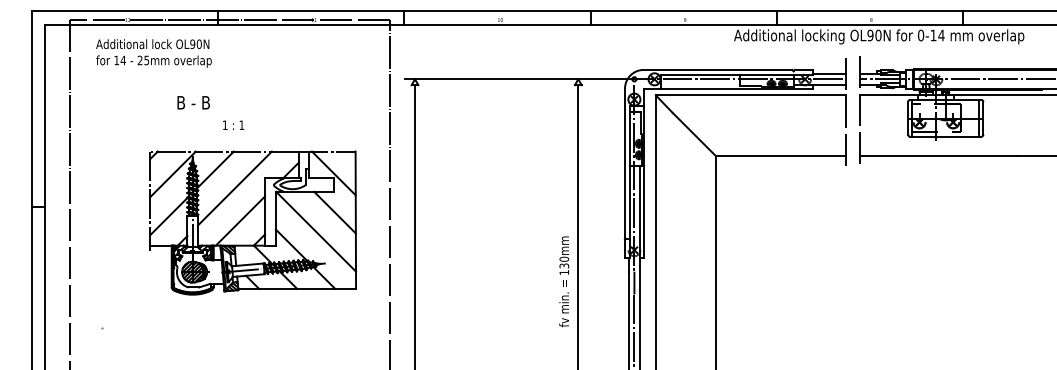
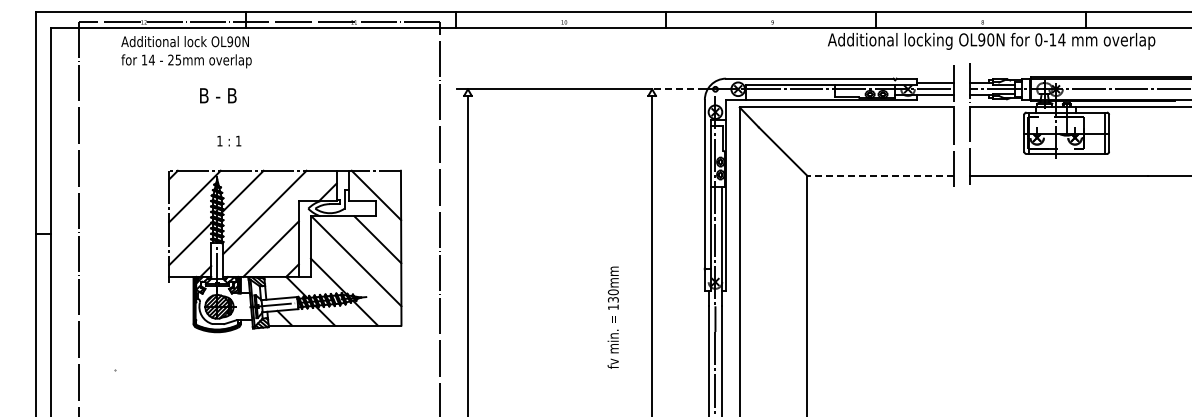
text: (153, 53) -> (186, 52), moved
line: (601, 79) -> (678, 89), solid -> dashed
text: (193, 102) -> (218, 95), moved
text: (233, 124) -> (229, 140), moved
line: (780, 155) -> (880, 175), solid -> dashed
text: (563, 281) -> (612, 317), moved

